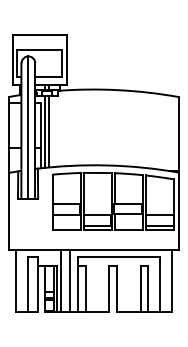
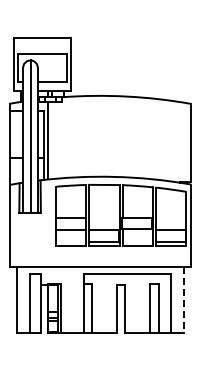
line: (49, 131) -> (52, 140), removed
line: (61, 281) -> (65, 300), removed
line: (70, 281) -> (75, 300), removed
line: (171, 281) -> (183, 300), solid -> dashed

